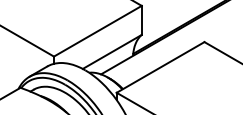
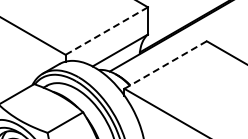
line: (97, 31) -> (106, 31), solid -> dashed
line: (160, 67) -> (165, 65), solid -> dashed

